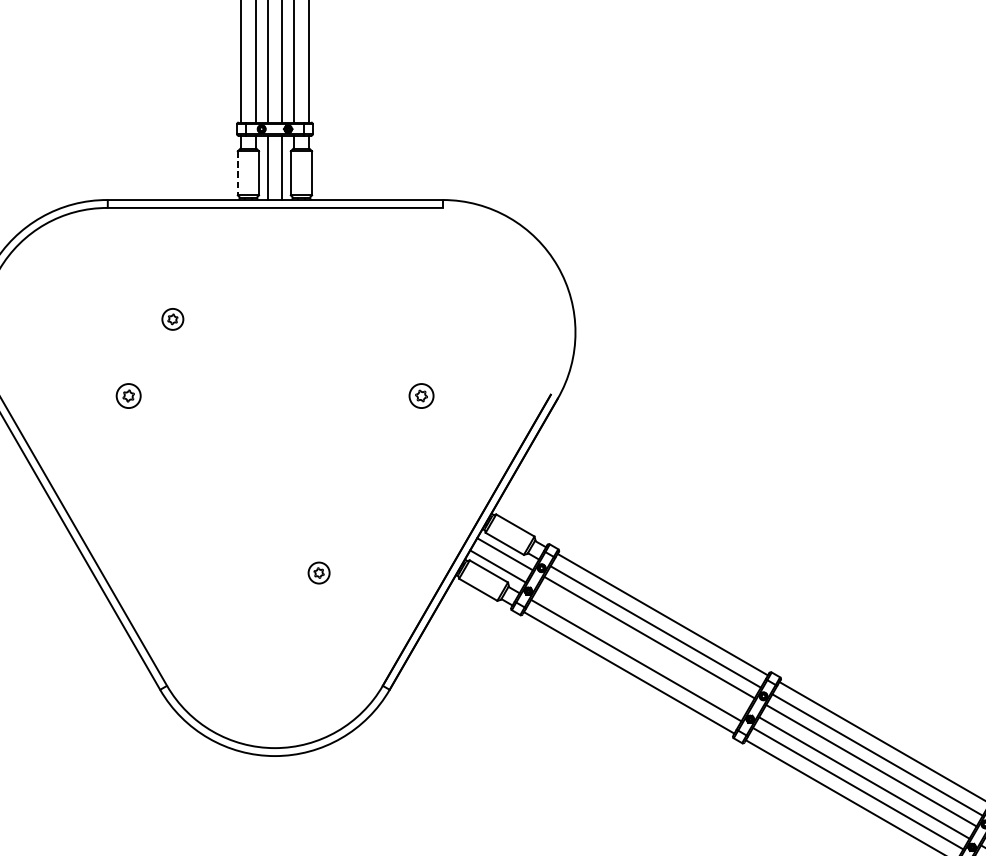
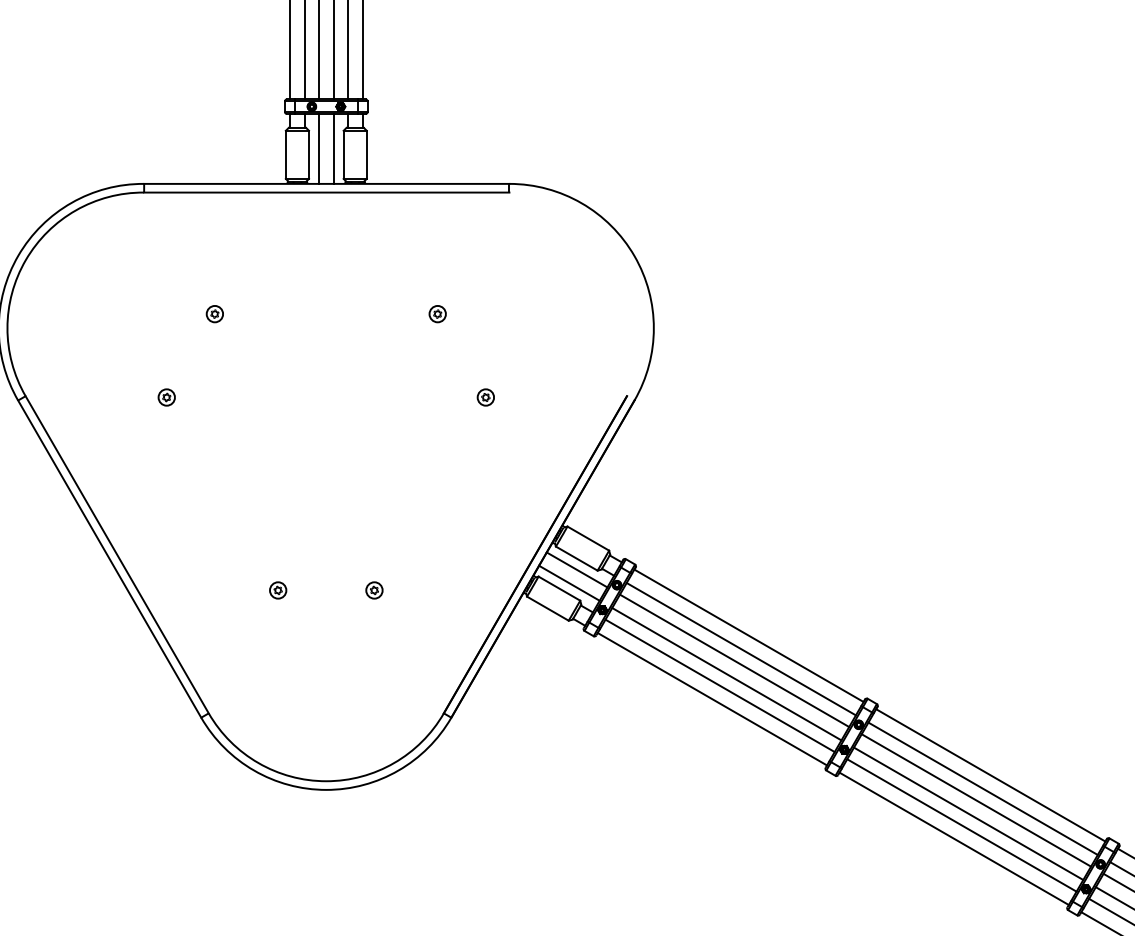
line: (237, 173) -> (285, 155), dashed -> solid
part: (172, 319) -> (214, 314), size x0.71
part: (376, 319) -> (437, 314), added
part: (128, 396) -> (166, 397), size x0.62
part: (421, 396) -> (485, 397), size x0.62
part: (231, 573) -> (278, 590), added
part: (319, 573) -> (374, 590), size x0.71
line: (642, 650) -> (726, 674), added

